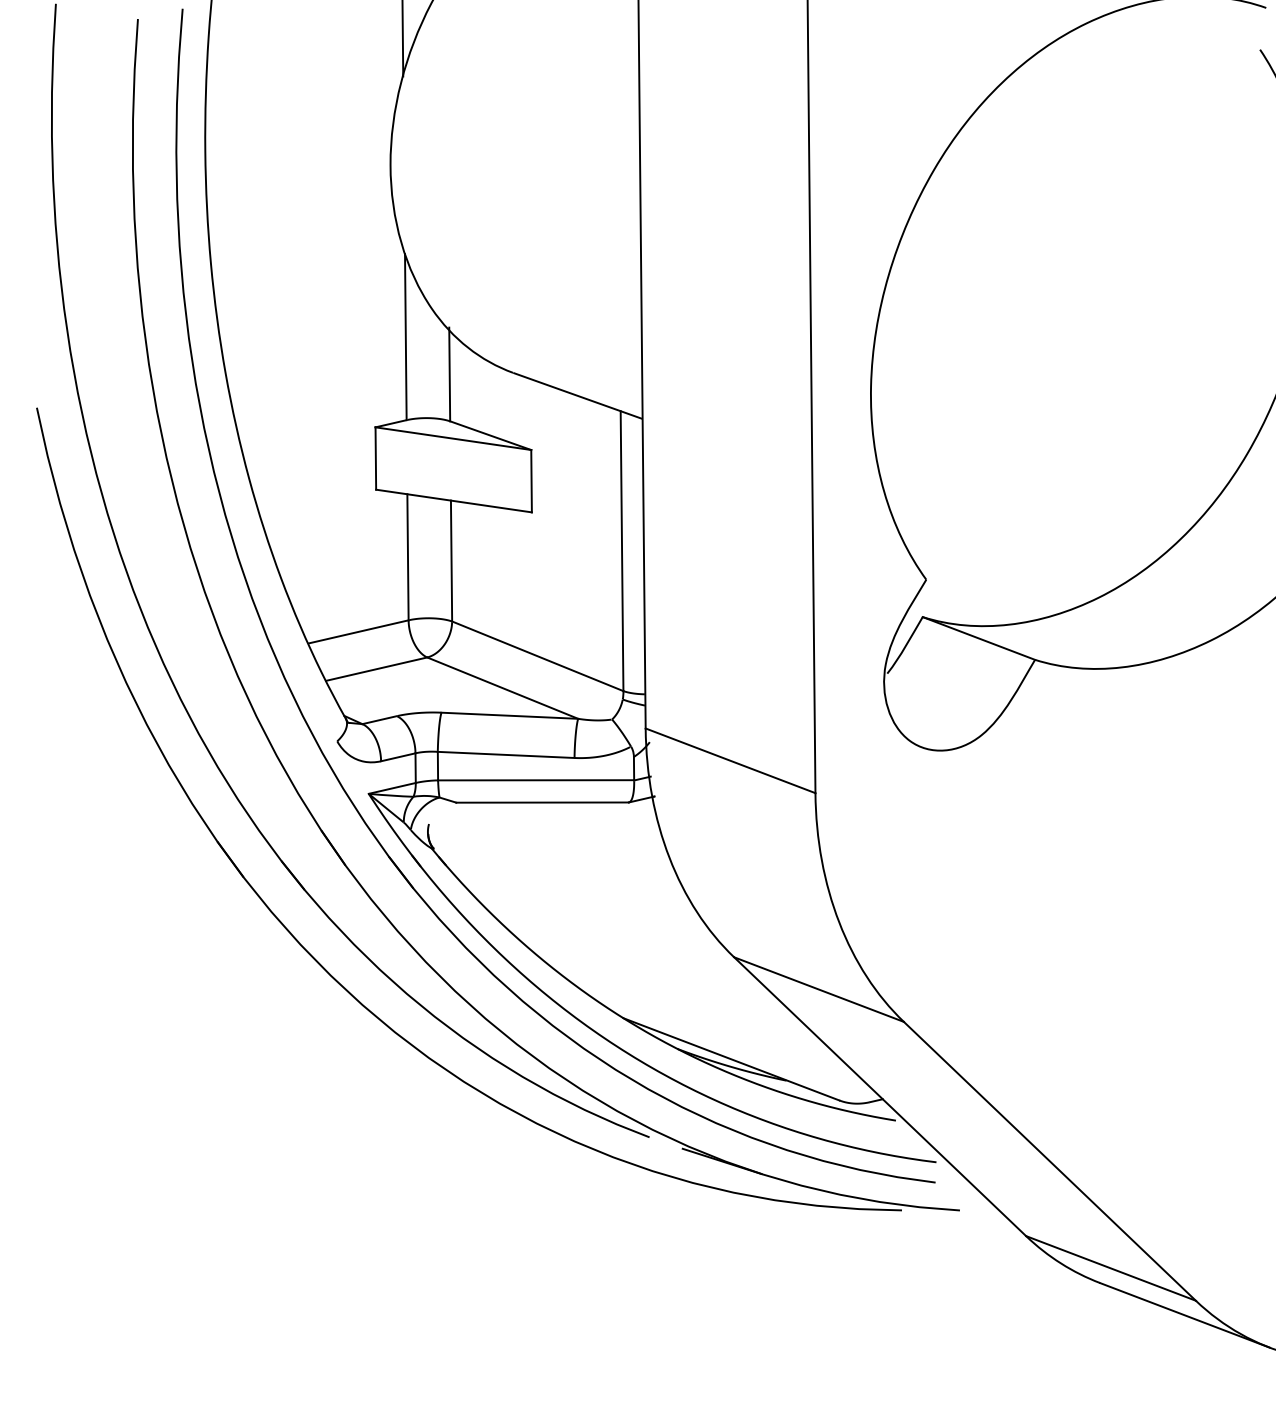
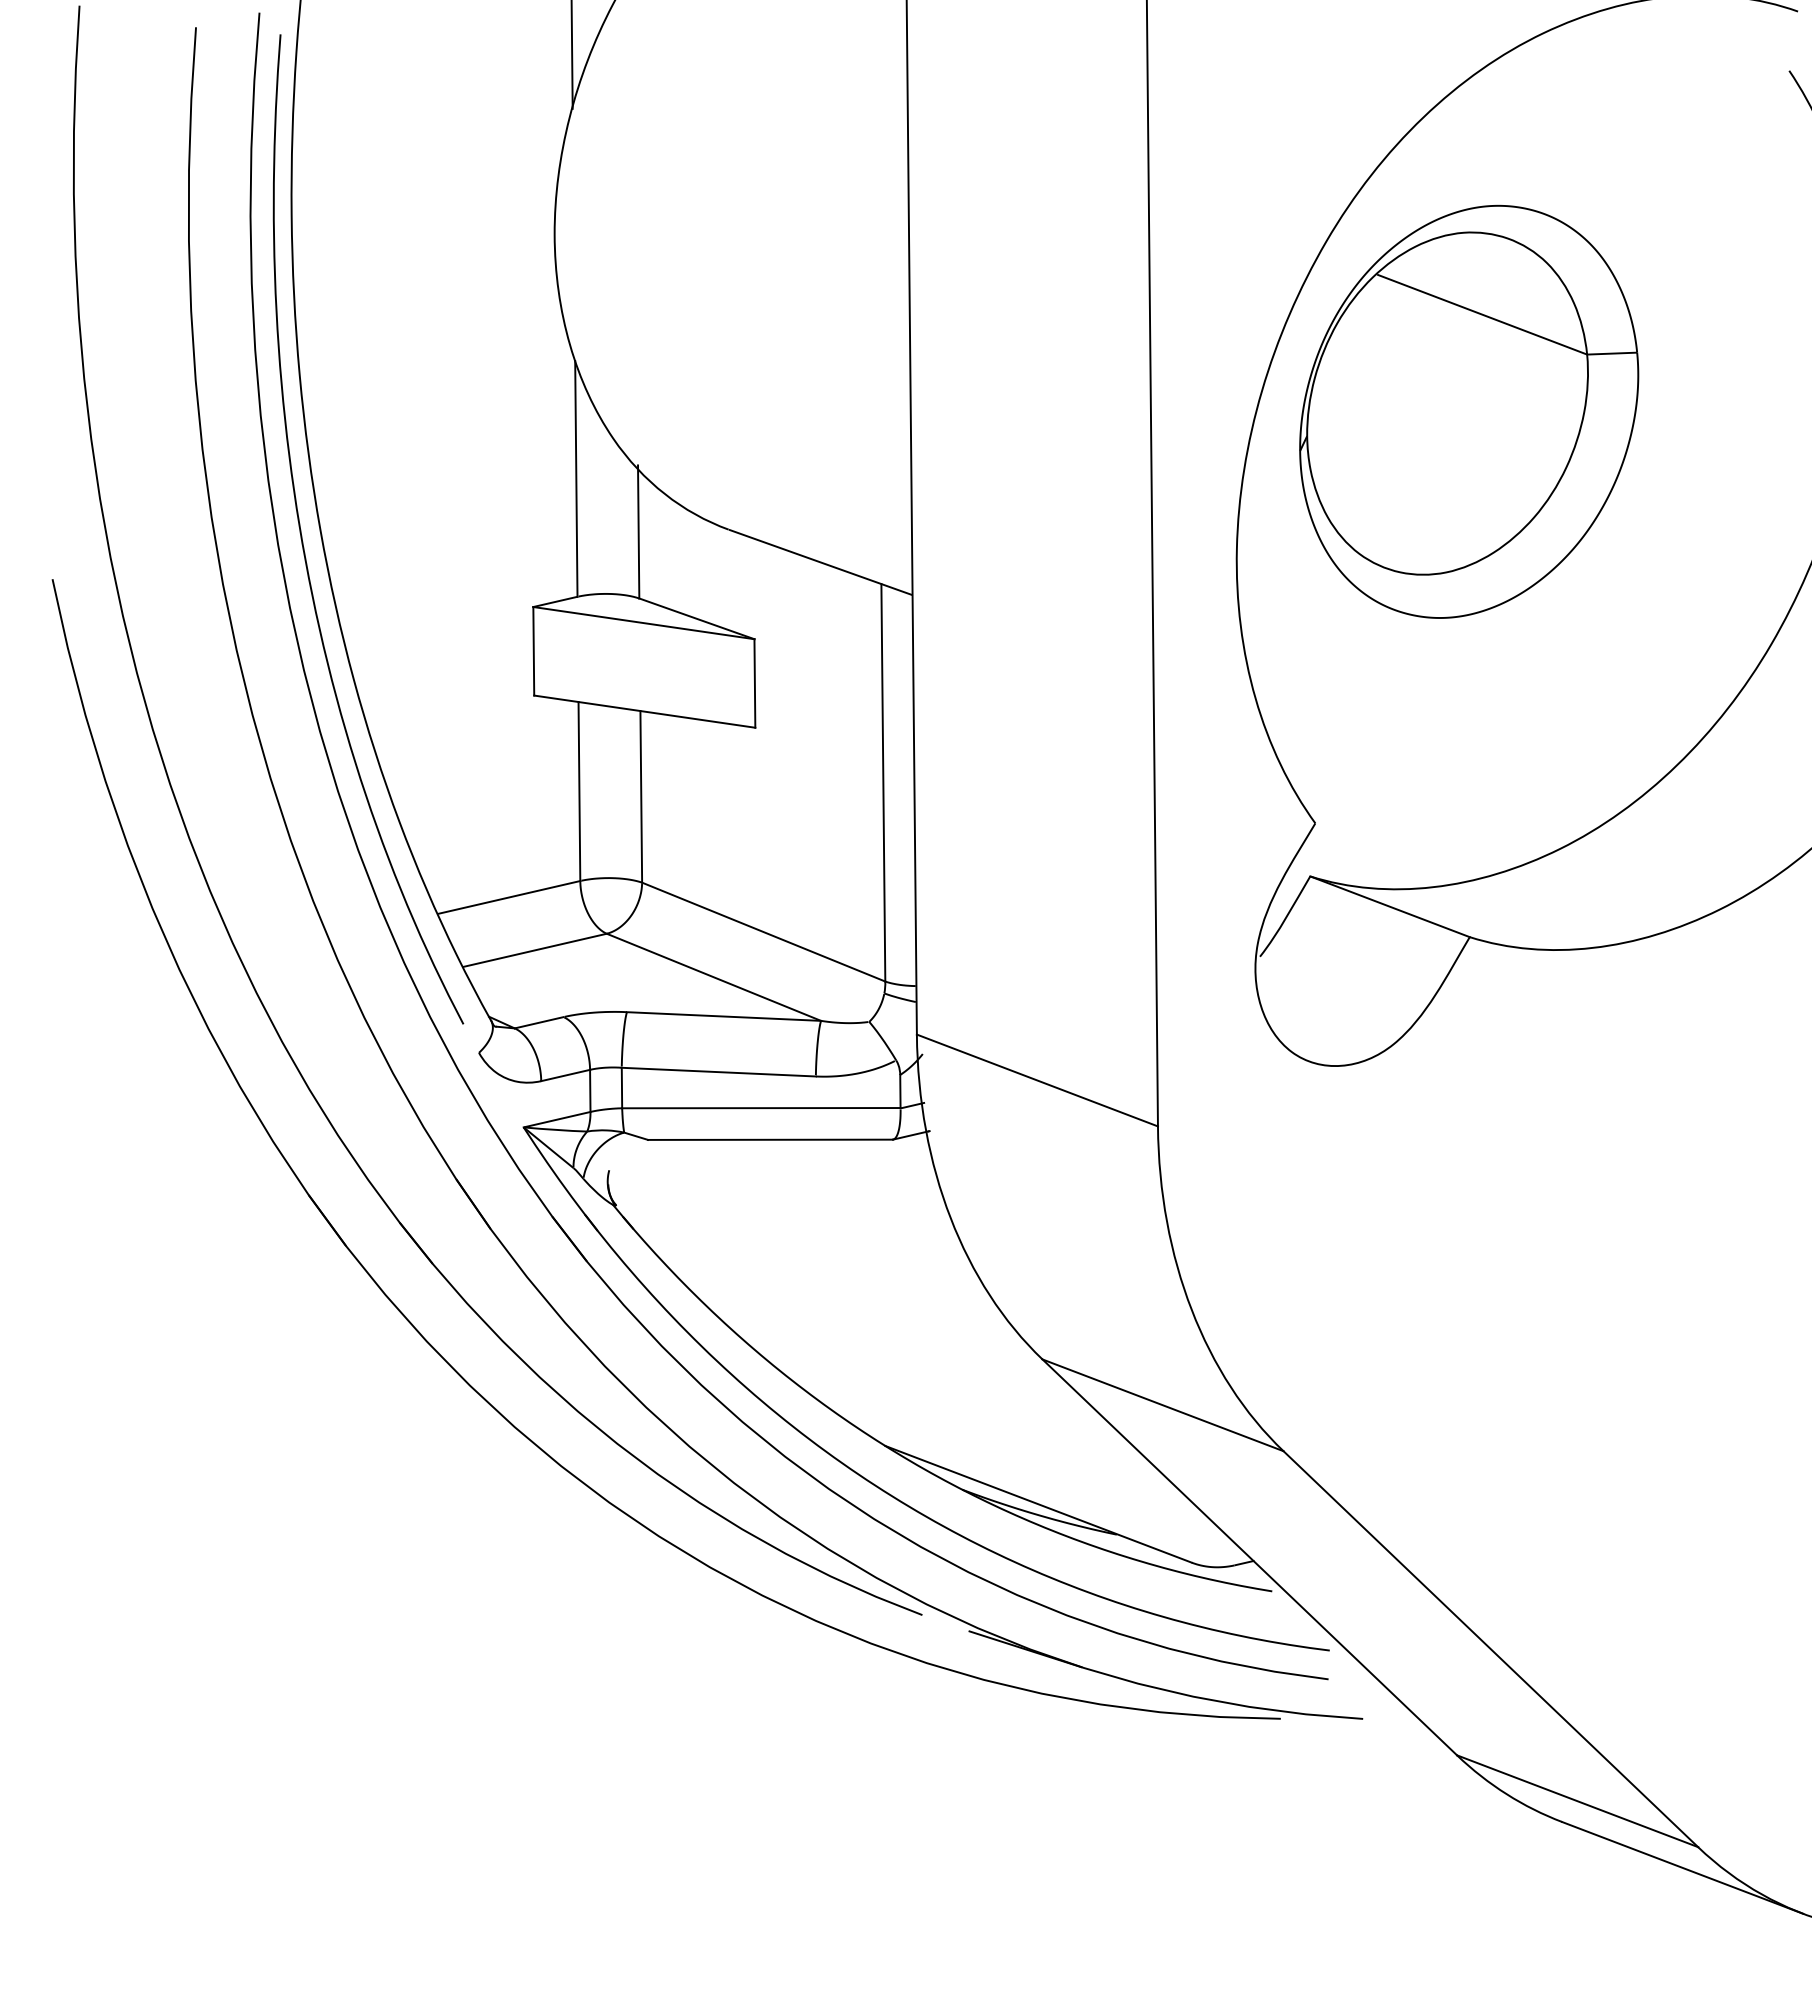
part: (1034, 289) -> (1469, 411), added
curve: (213, 381) -> (303, 541), added

